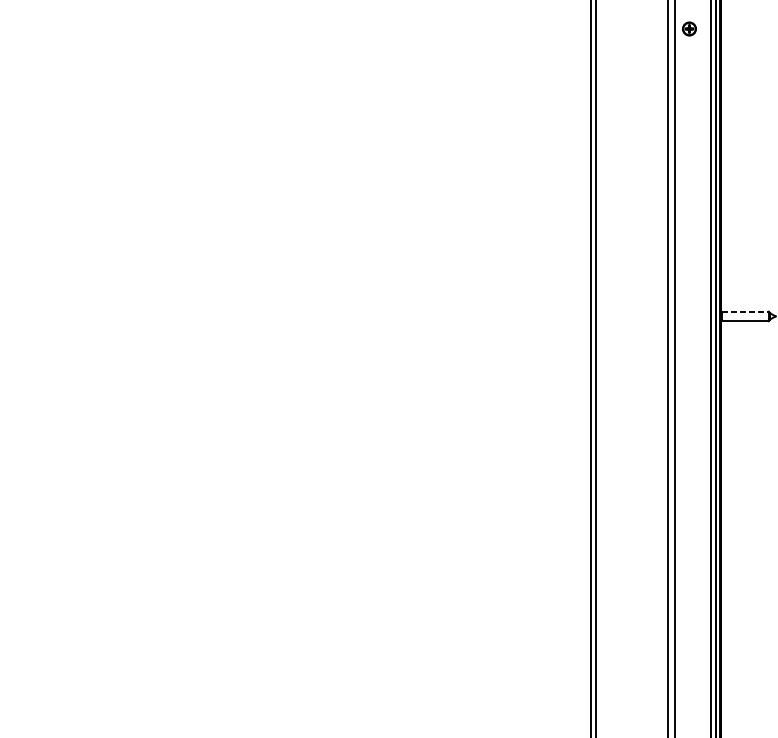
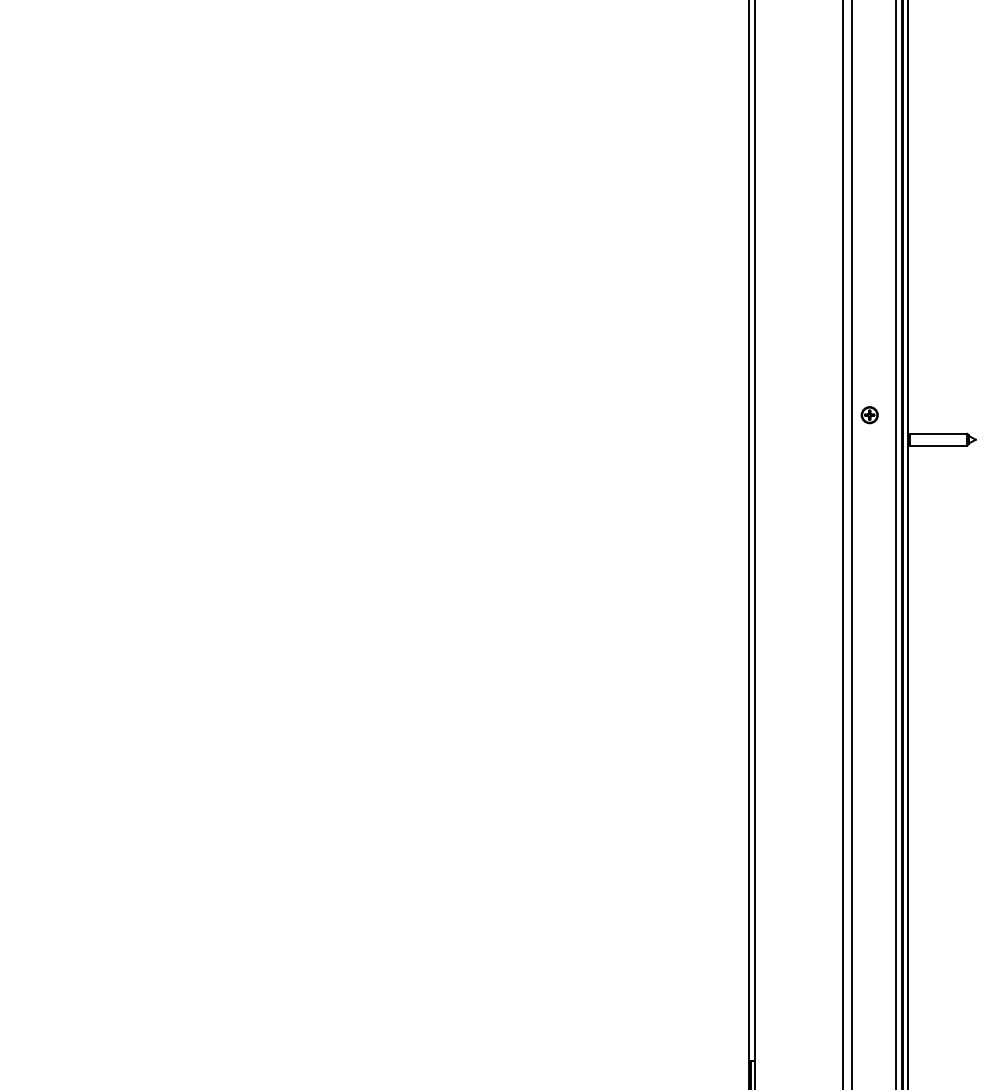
part: (689, 29) -> (869, 415), moved
line: (745, 311) -> (938, 433), dashed -> solid

